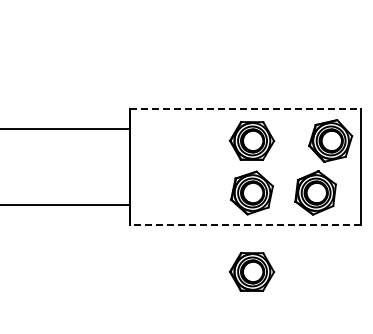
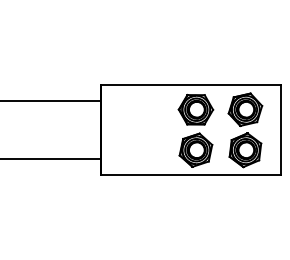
line: (245, 109) -> (190, 85), dashed -> solid
part: (330, 140) -> (245, 109), moved
line: (245, 224) -> (190, 174), dashed -> solid
part: (251, 271) -> (195, 211), removed

